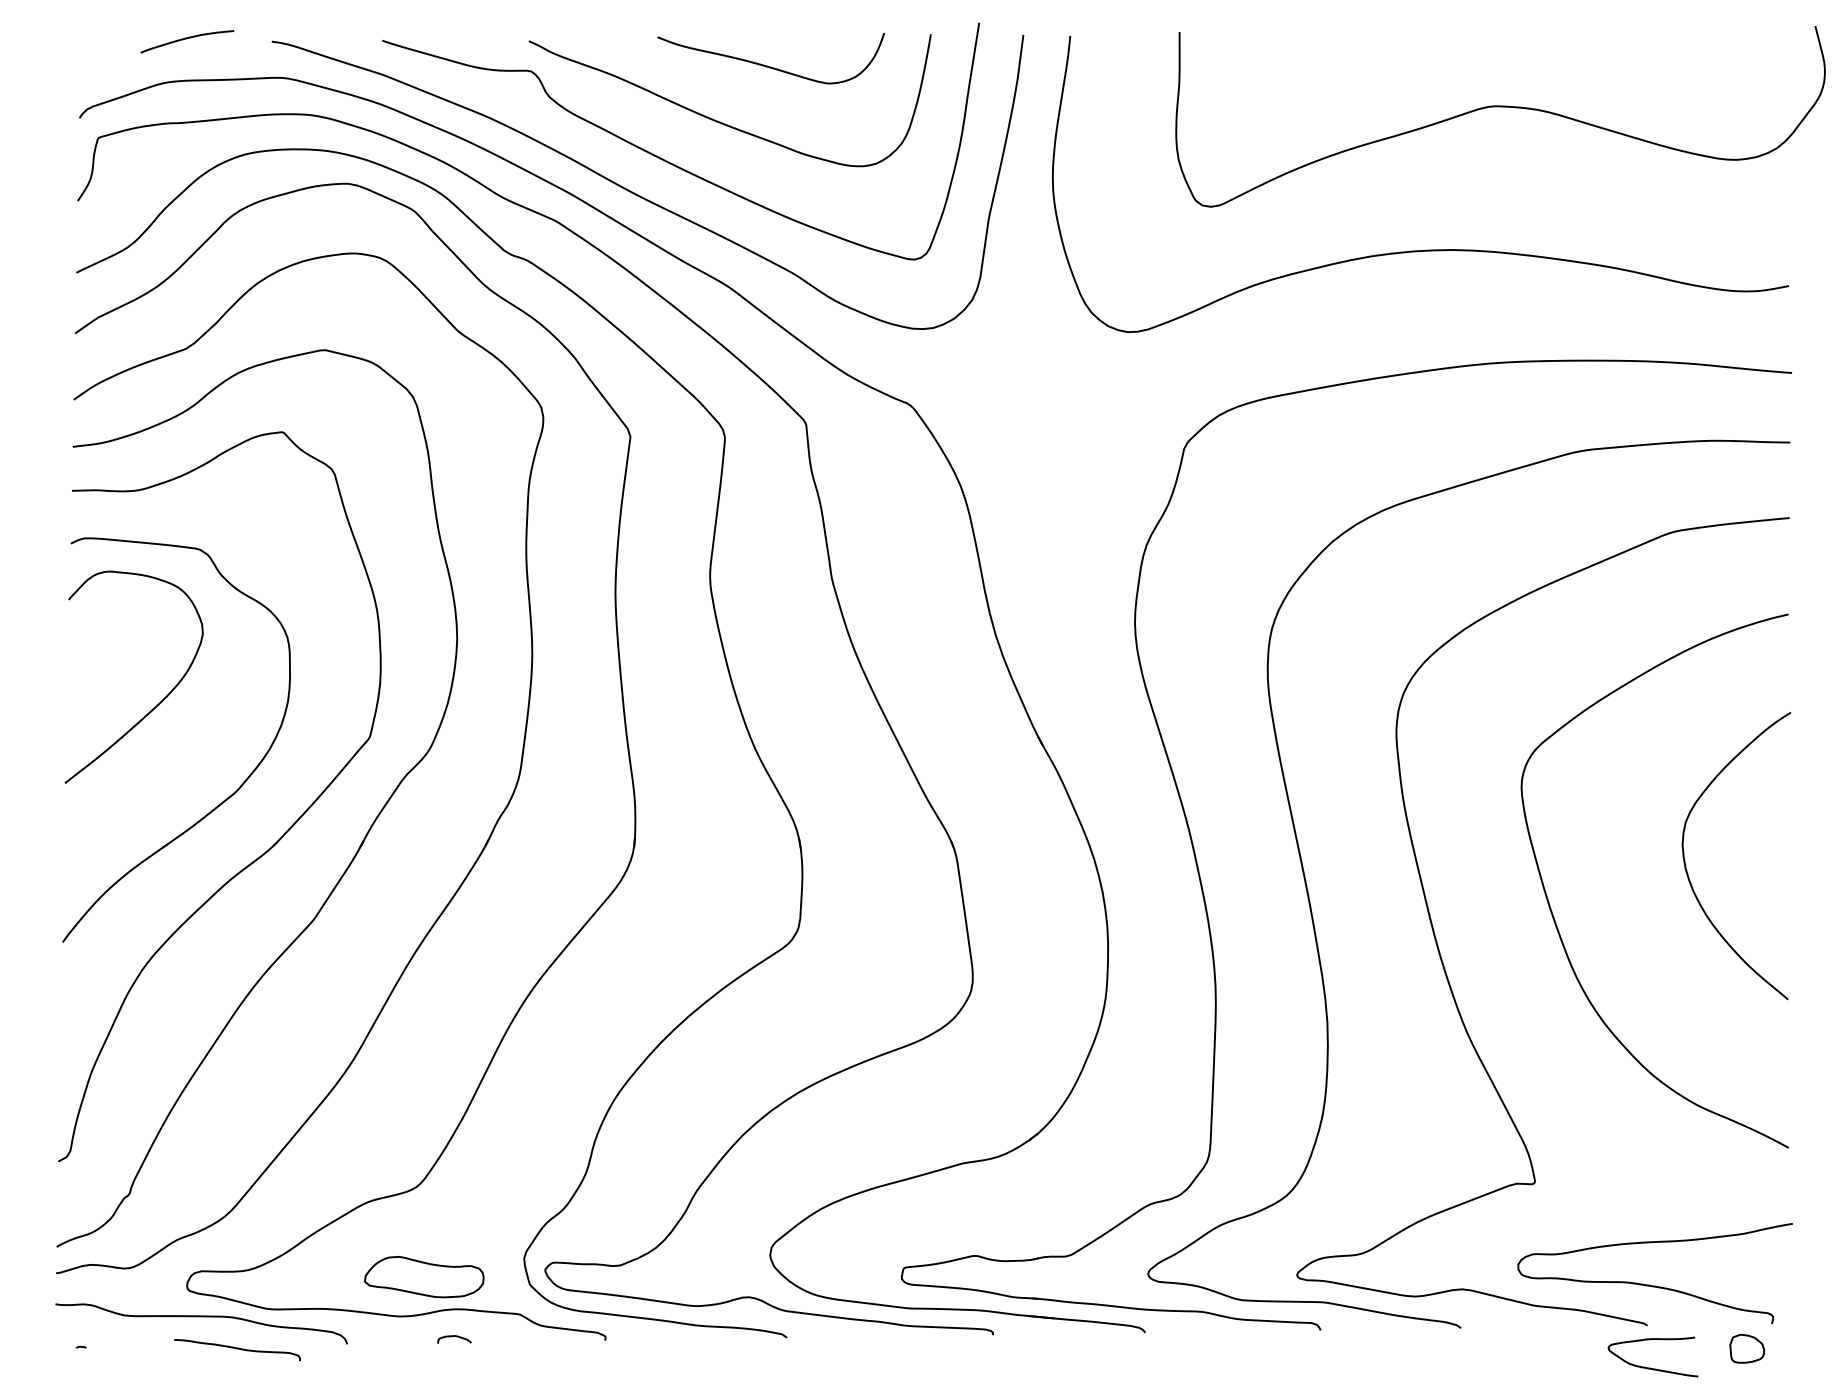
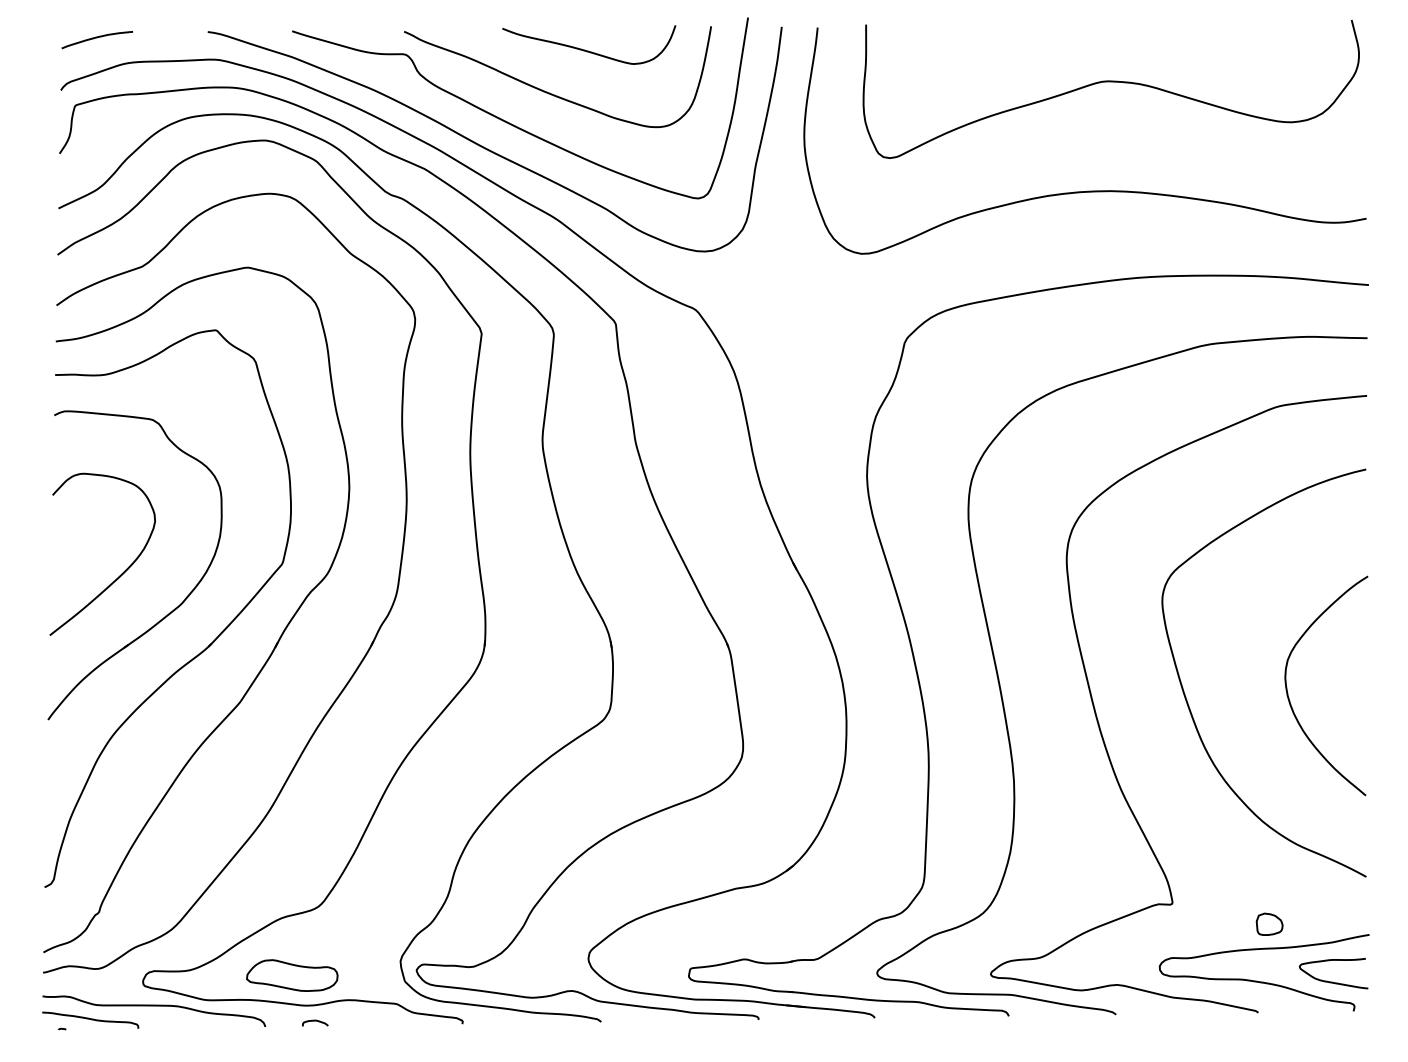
curve: (186, 39) -> (96, 38), moved
curve: (1499, 107) -> (1110, 82), moved
curve: (160, 700) -> (122, 572), moved
curve: (1686, 865) -> (1288, 693), moved
part: (424, 1276) -> (292, 975), moved
curve: (454, 1337) -> (315, 1021), moved
part: (1747, 1347) -> (1269, 923), moved
curve: (237, 1348) -> (90, 1019), moved
curve: (1651, 1367) -> (1332, 981), moved

